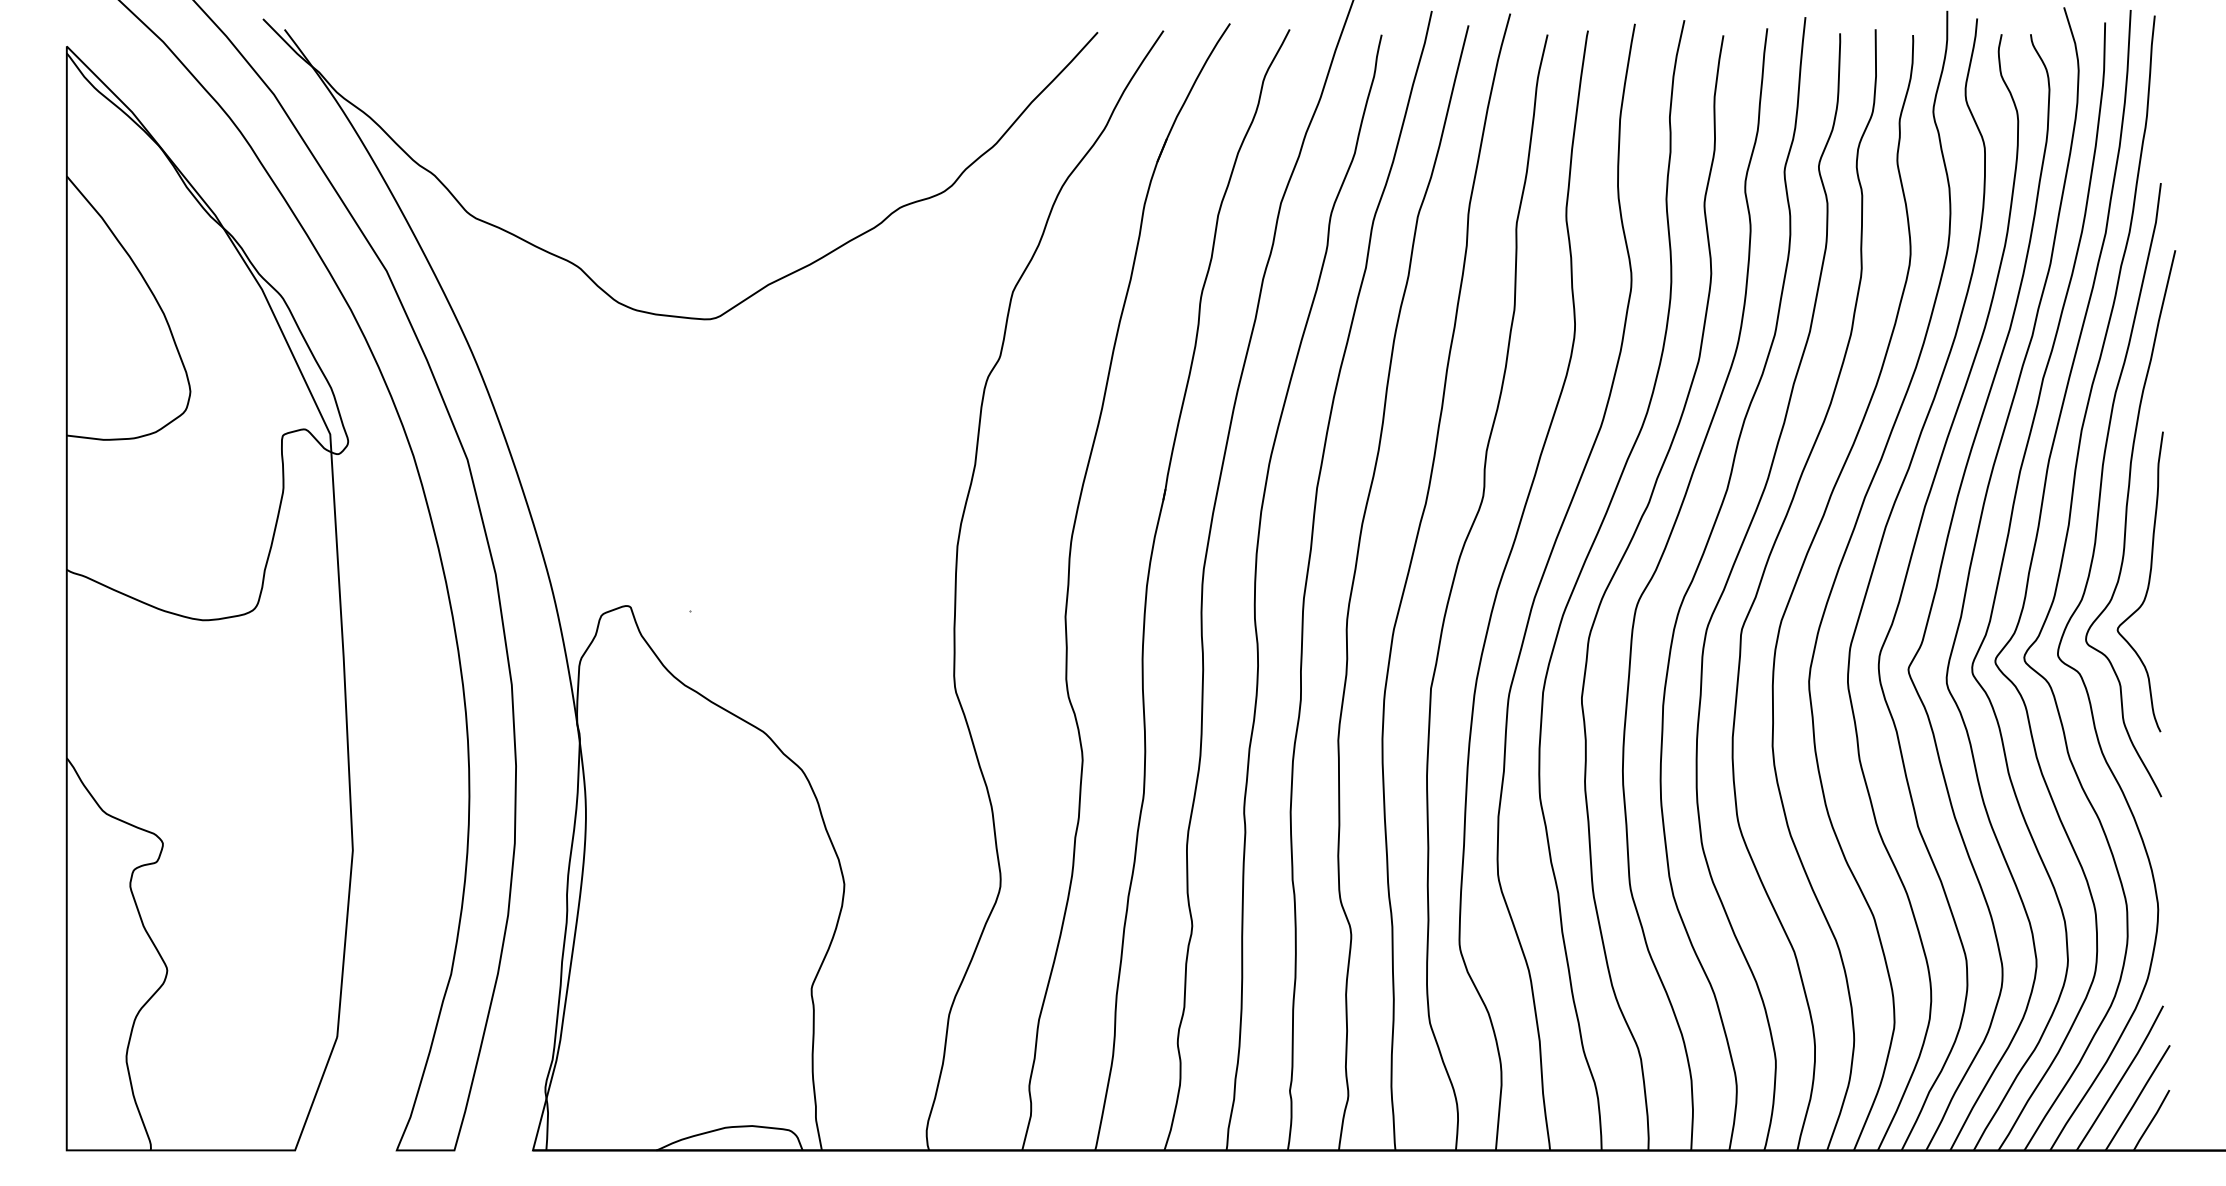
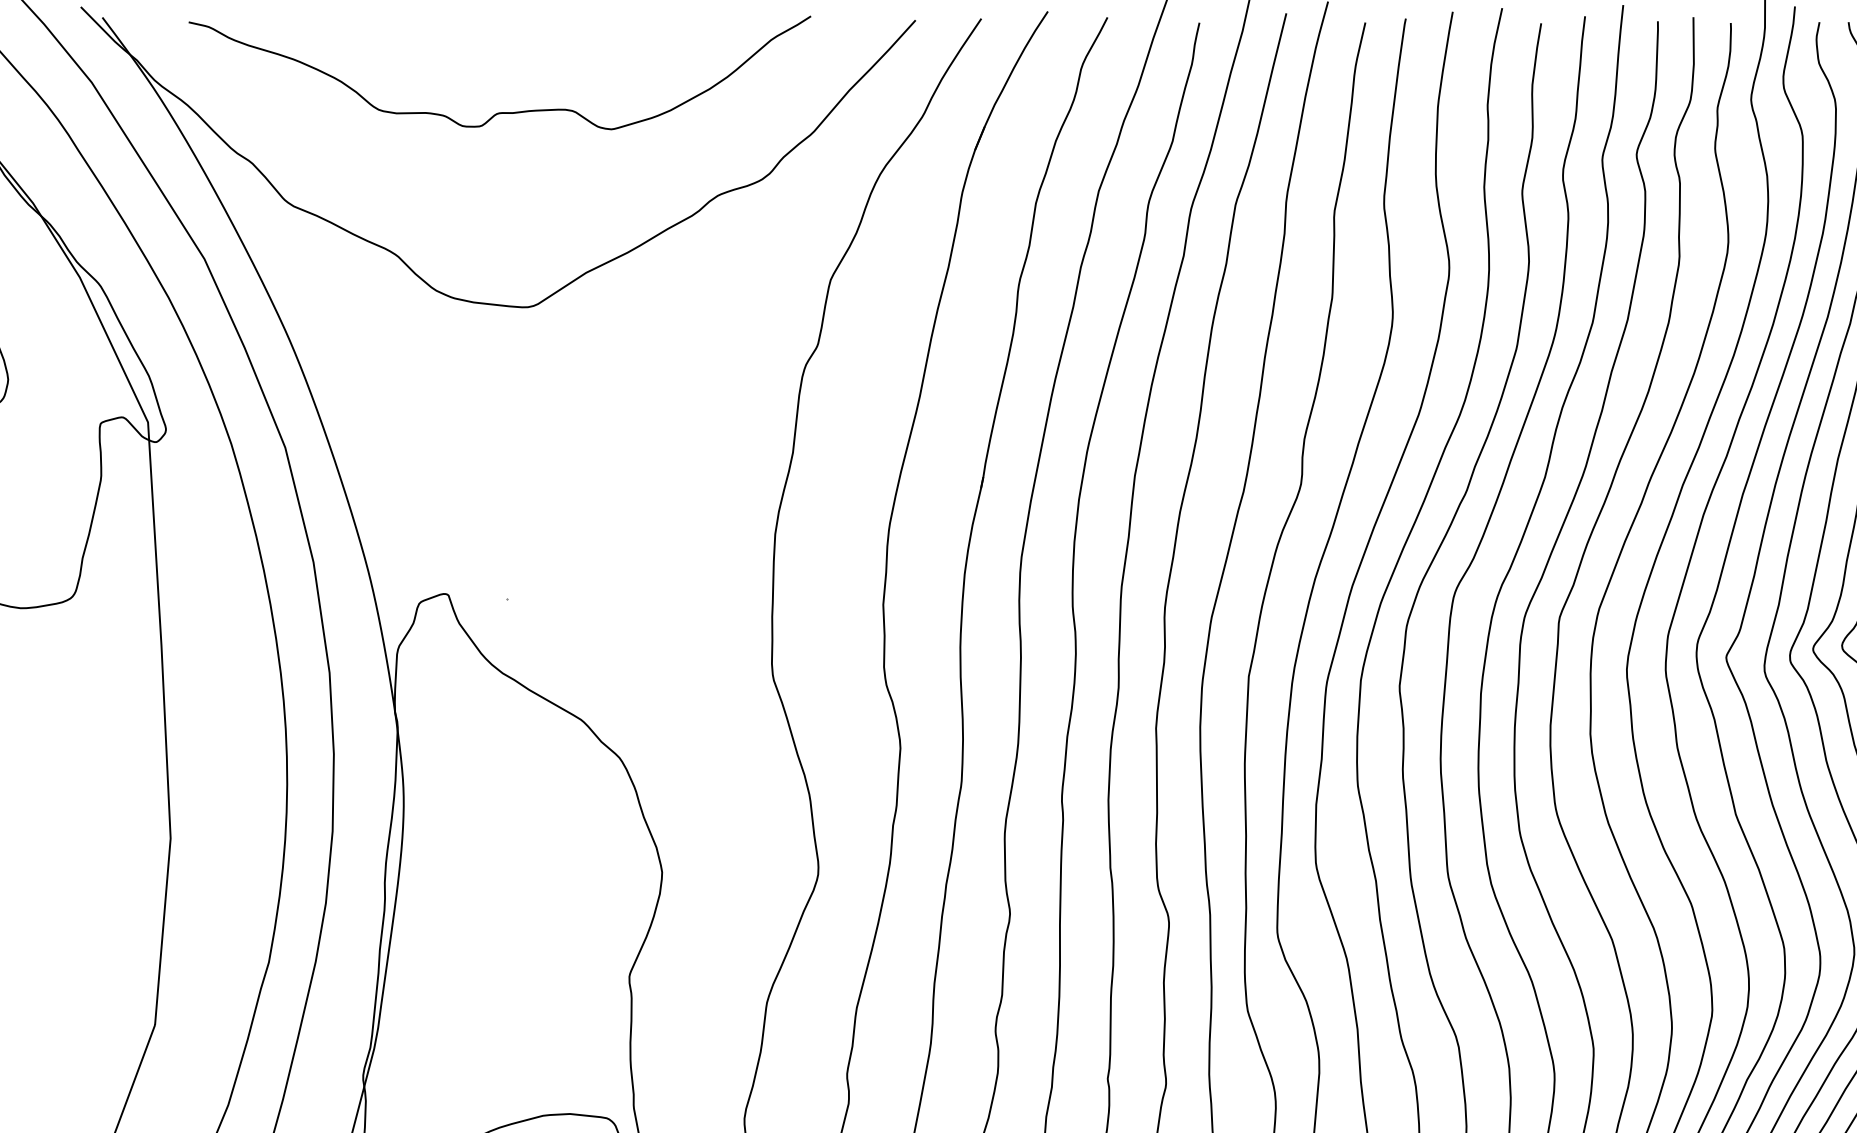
curve: (682, 124) -> (500, 112), added

